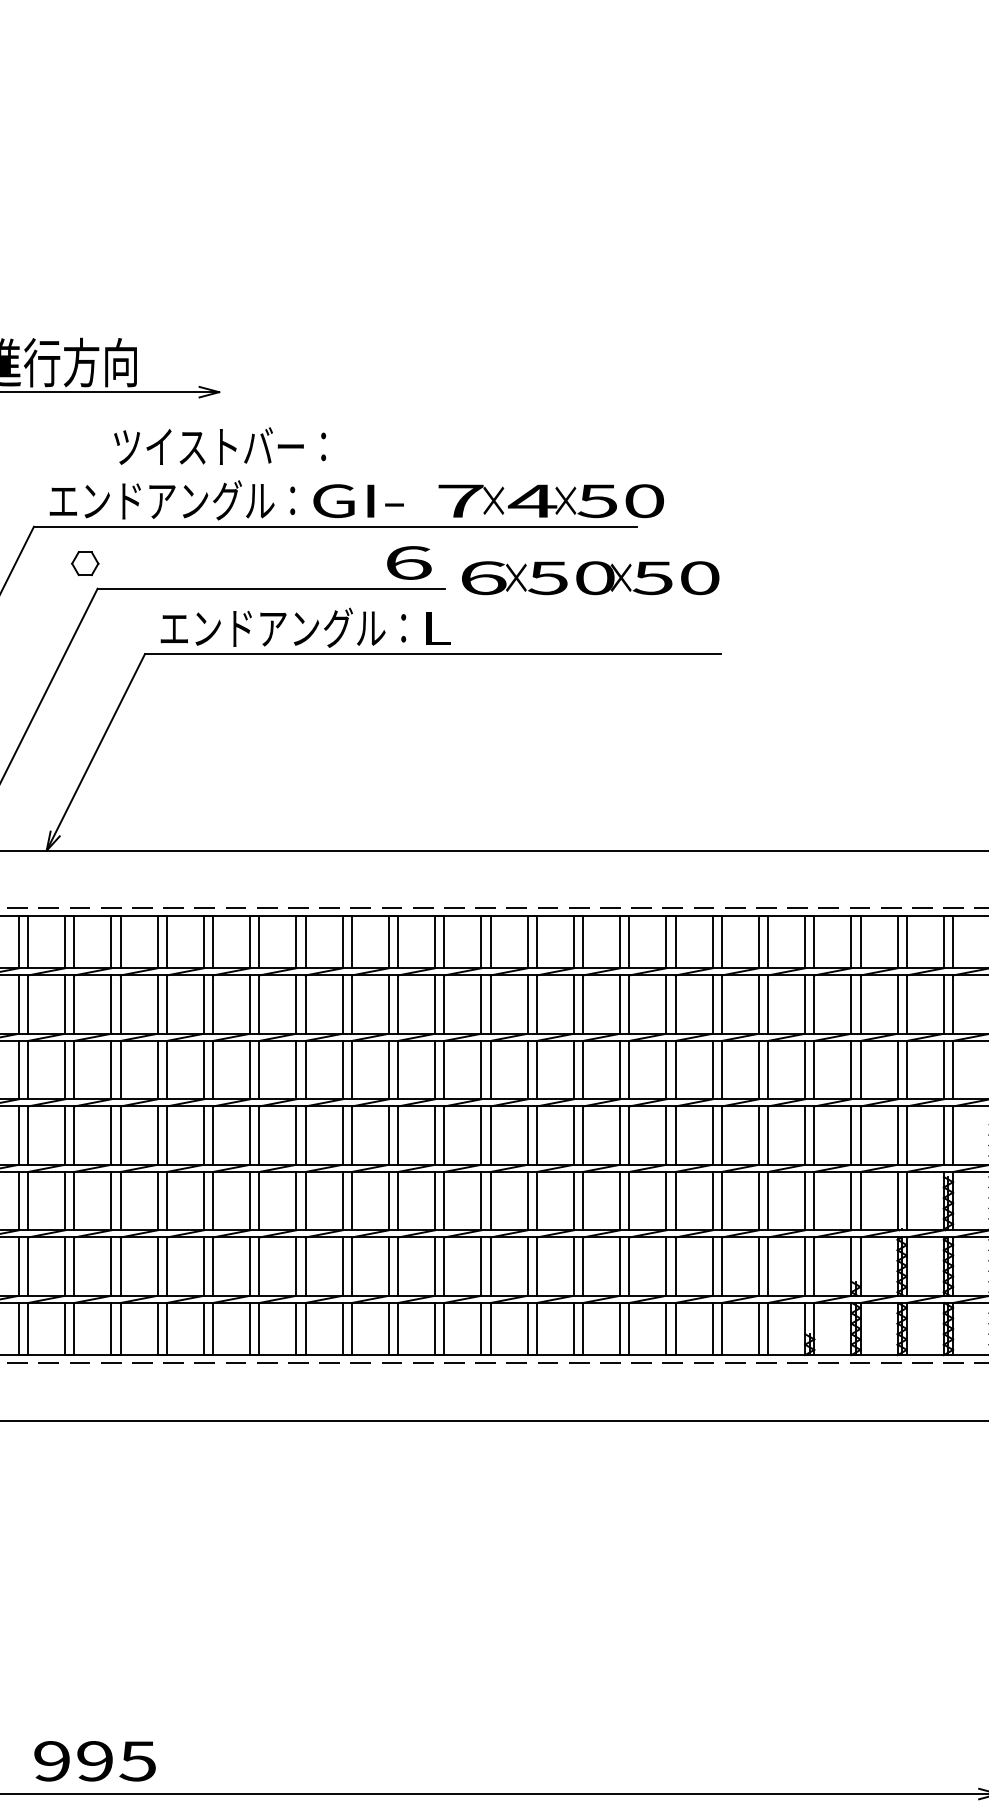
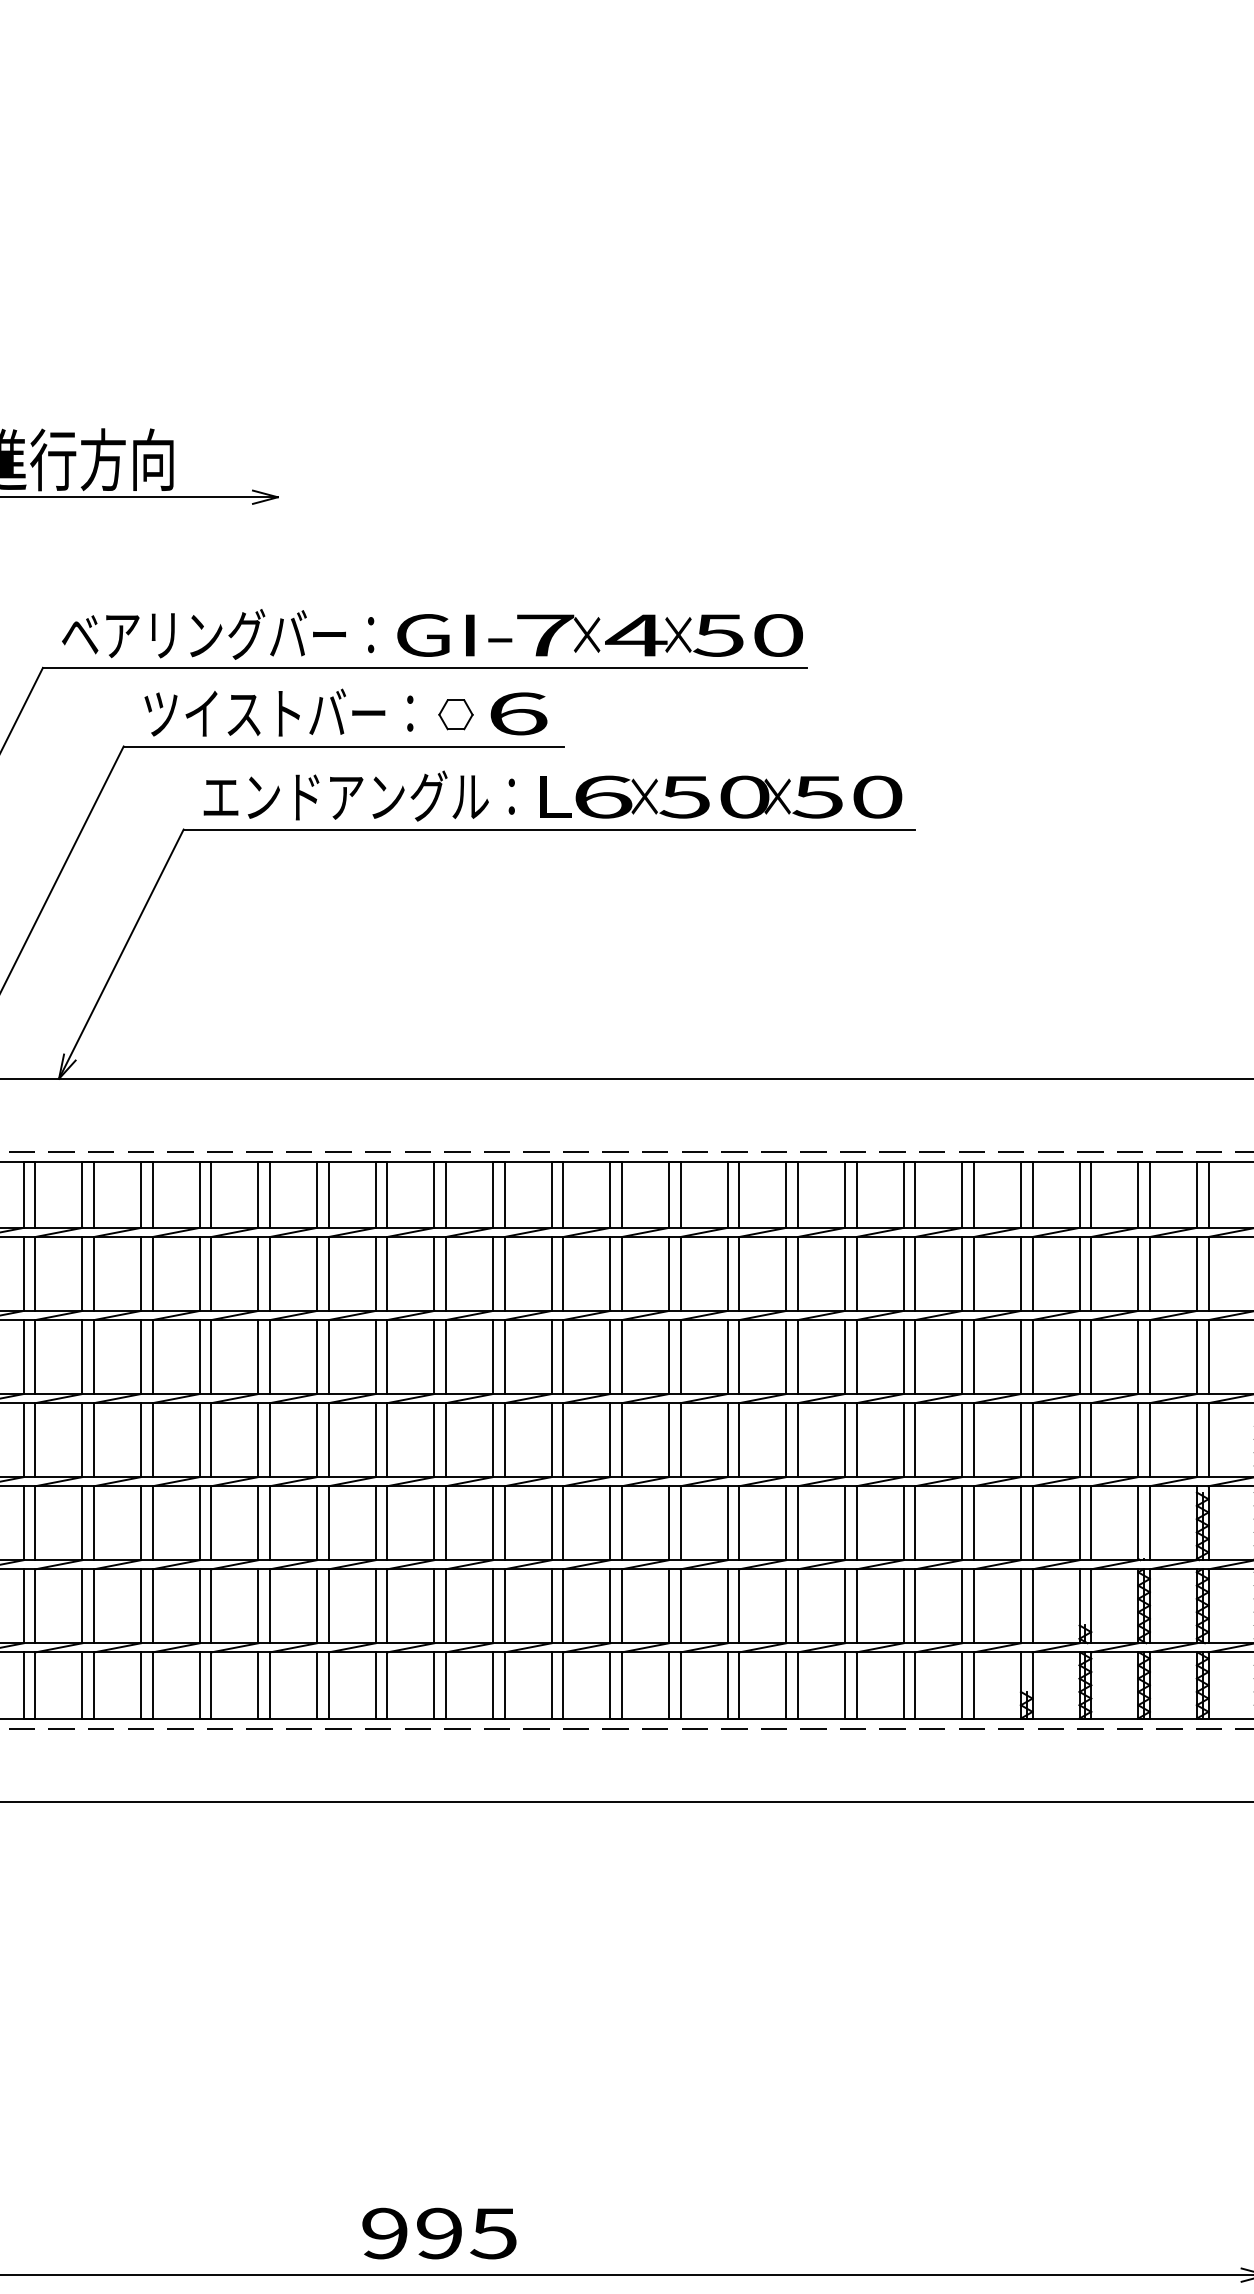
text: (219, 445) -> (278, 712), moved
text: (162, 499) -> (205, 633), エンドアングル： -> ベアリングバー：
text: (550, 501) -> (659, 635), moved
part: (84, 563) -> (455, 714), moved
text: (590, 577) -> (738, 796), moved
text: (95, 1761) -> (439, 2233), moved

